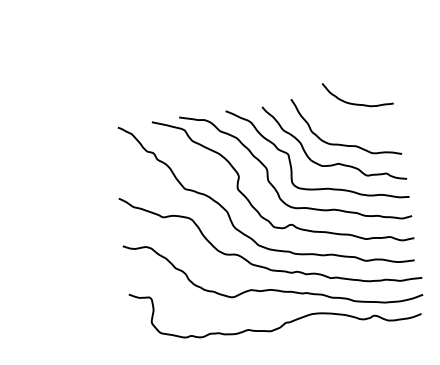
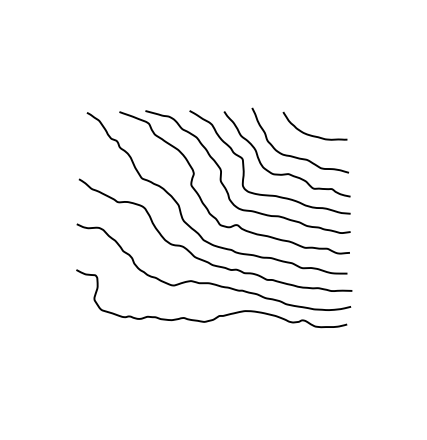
curve: (355, 103) -> (311, 134), moved

